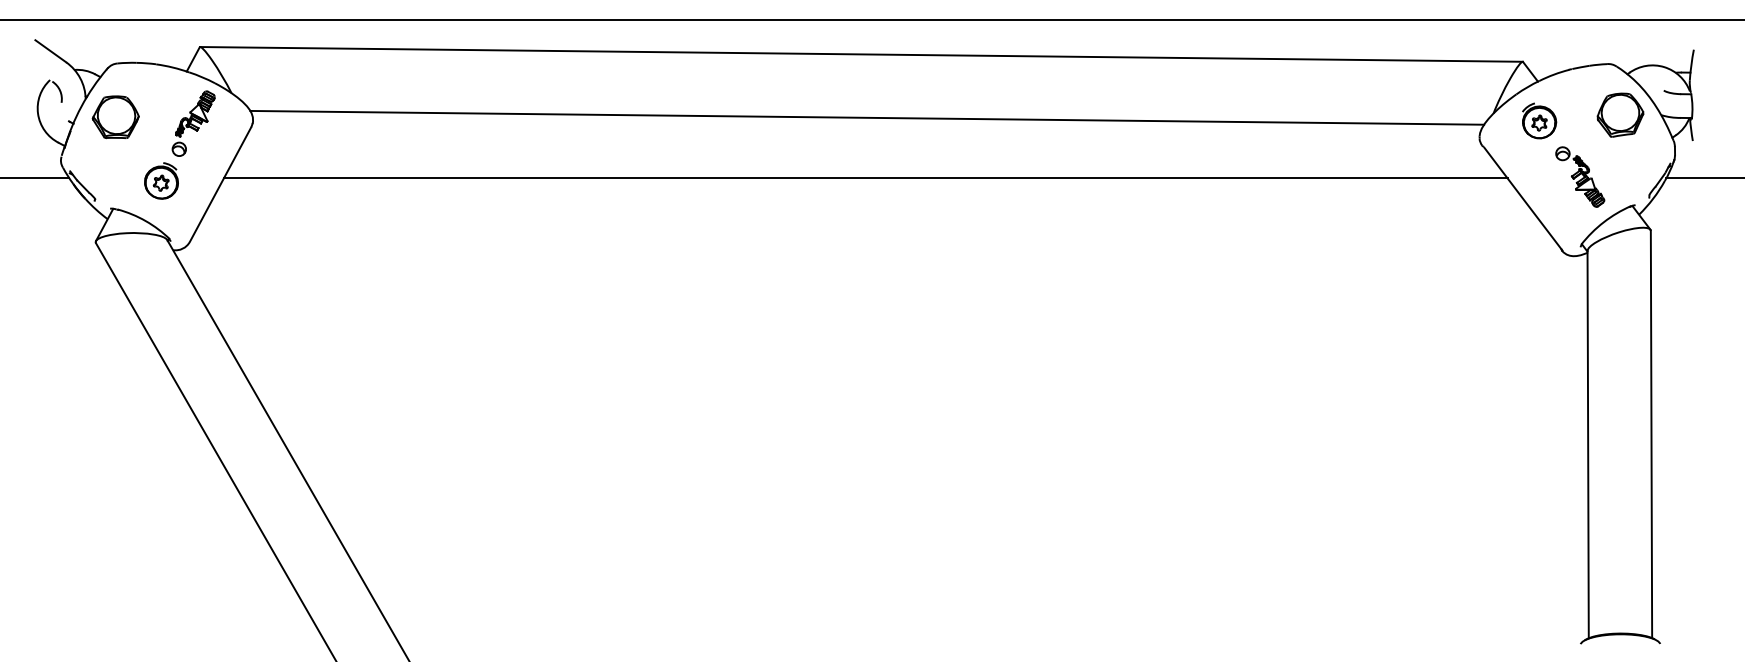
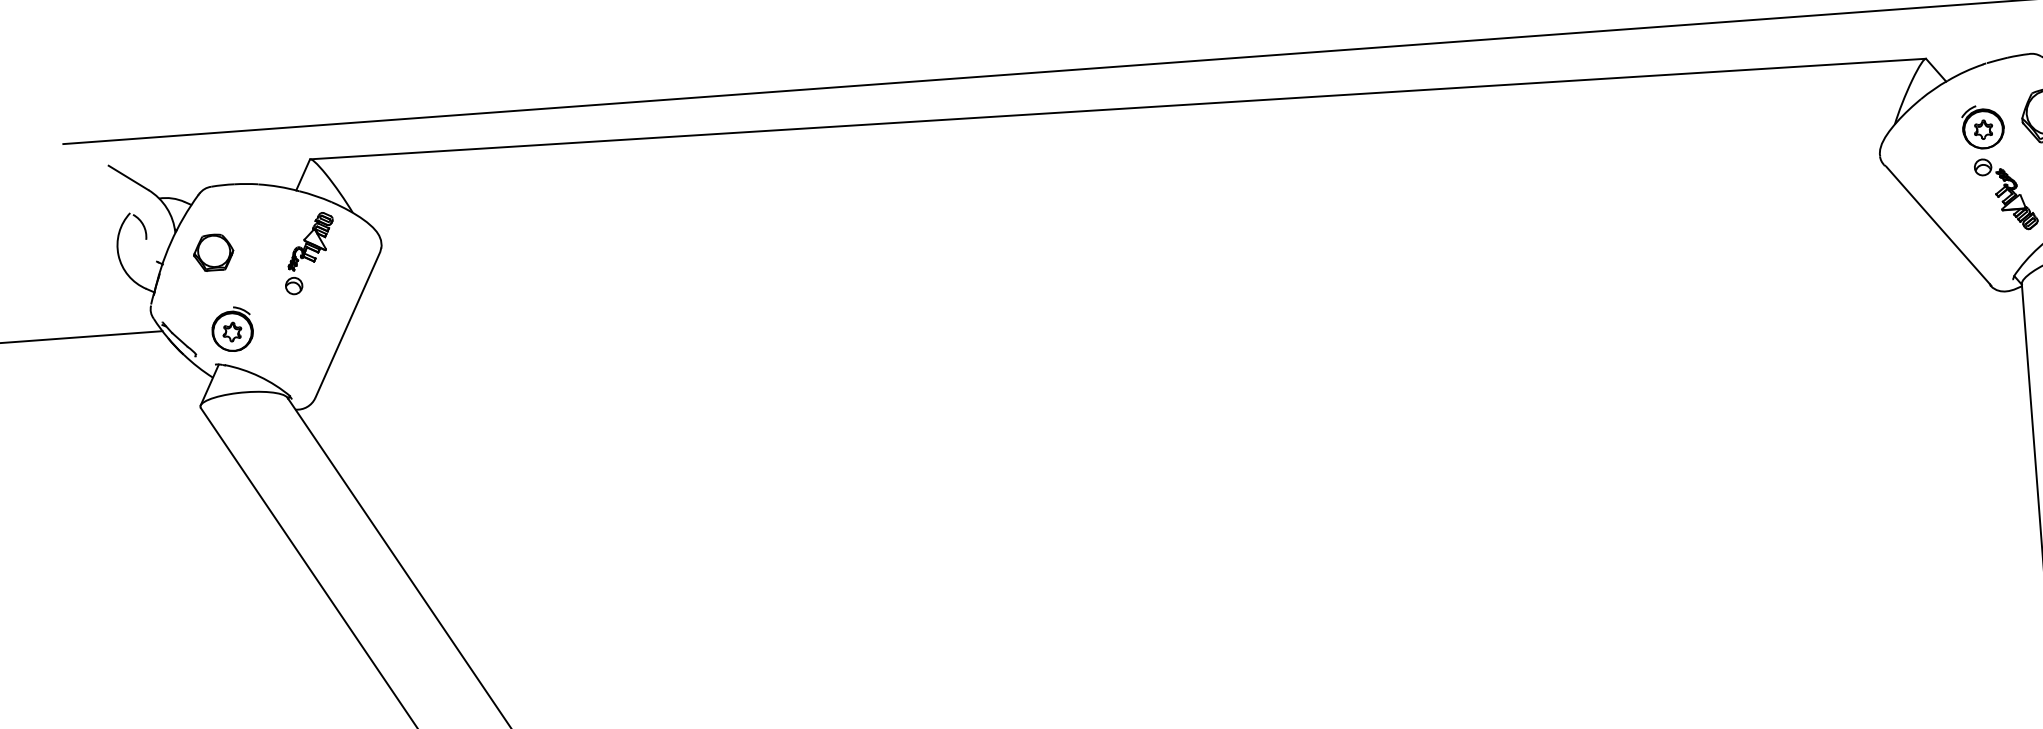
part: (115, 117) -> (213, 252), size x0.7
line: (867, 117) -> (1131, 185), removed
part: (1539, 120) -> (1983, 126), moved
line: (865, 178) -> (1134, 260), removed
part: (161, 180) -> (232, 328), moved

